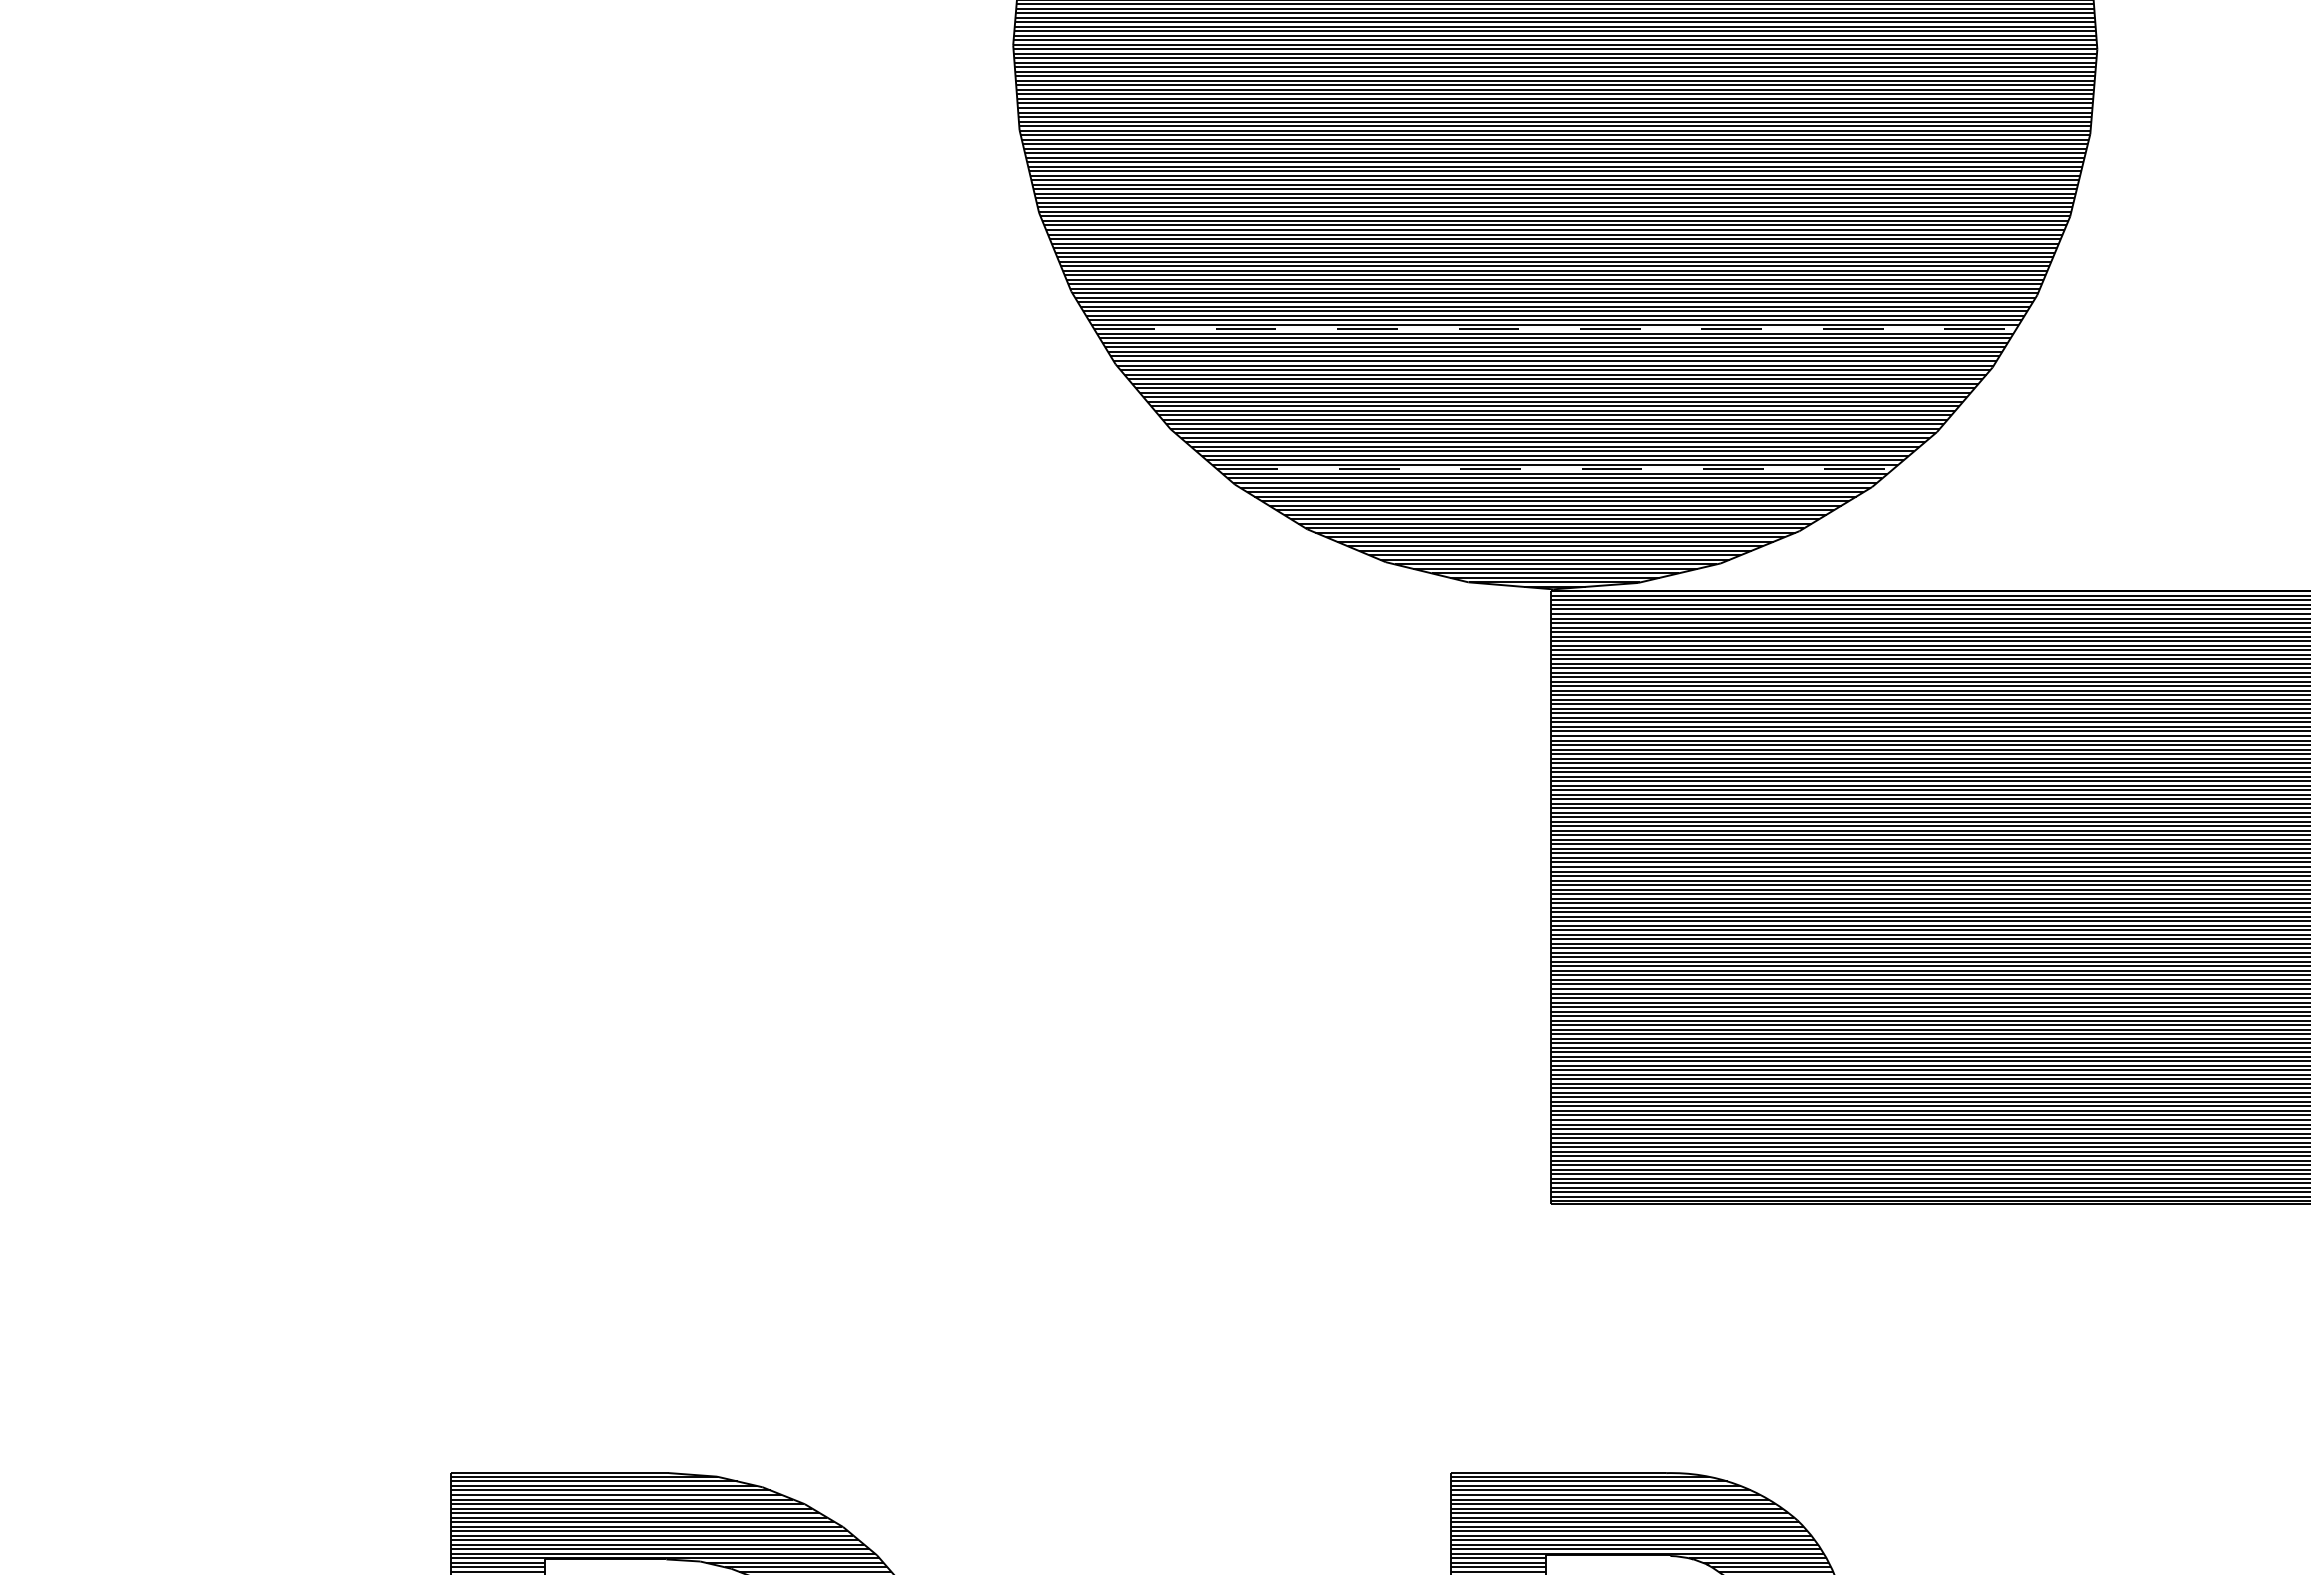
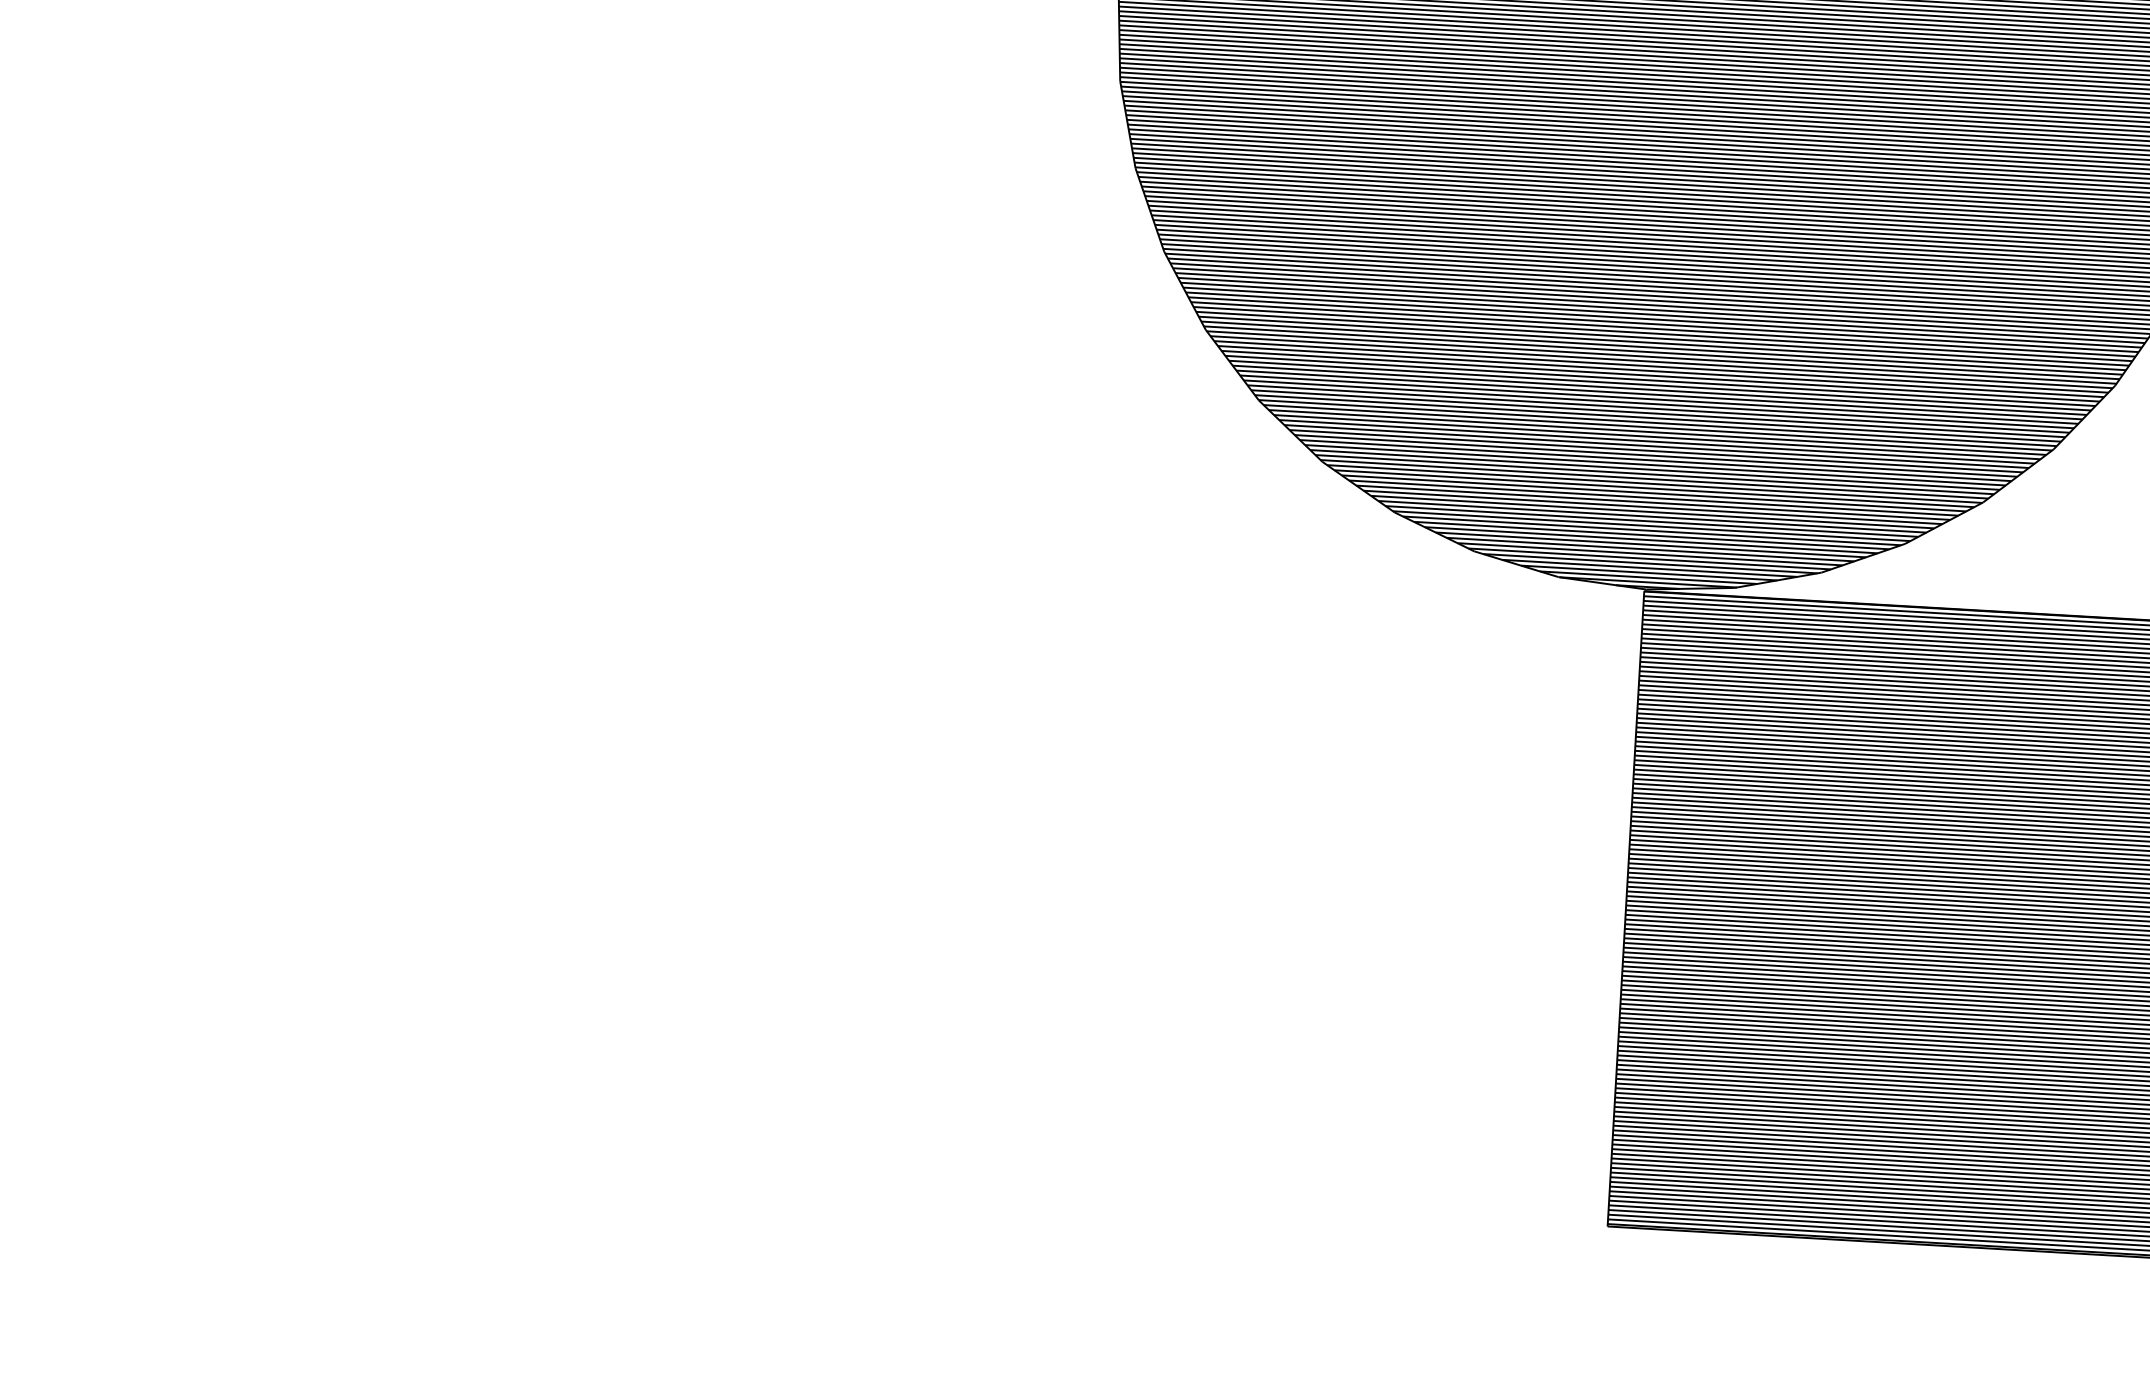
line: (1555, 329) -> (1664, 320), dashed -> solid
line: (1555, 469) -> (1655, 465), dashed -> solid

